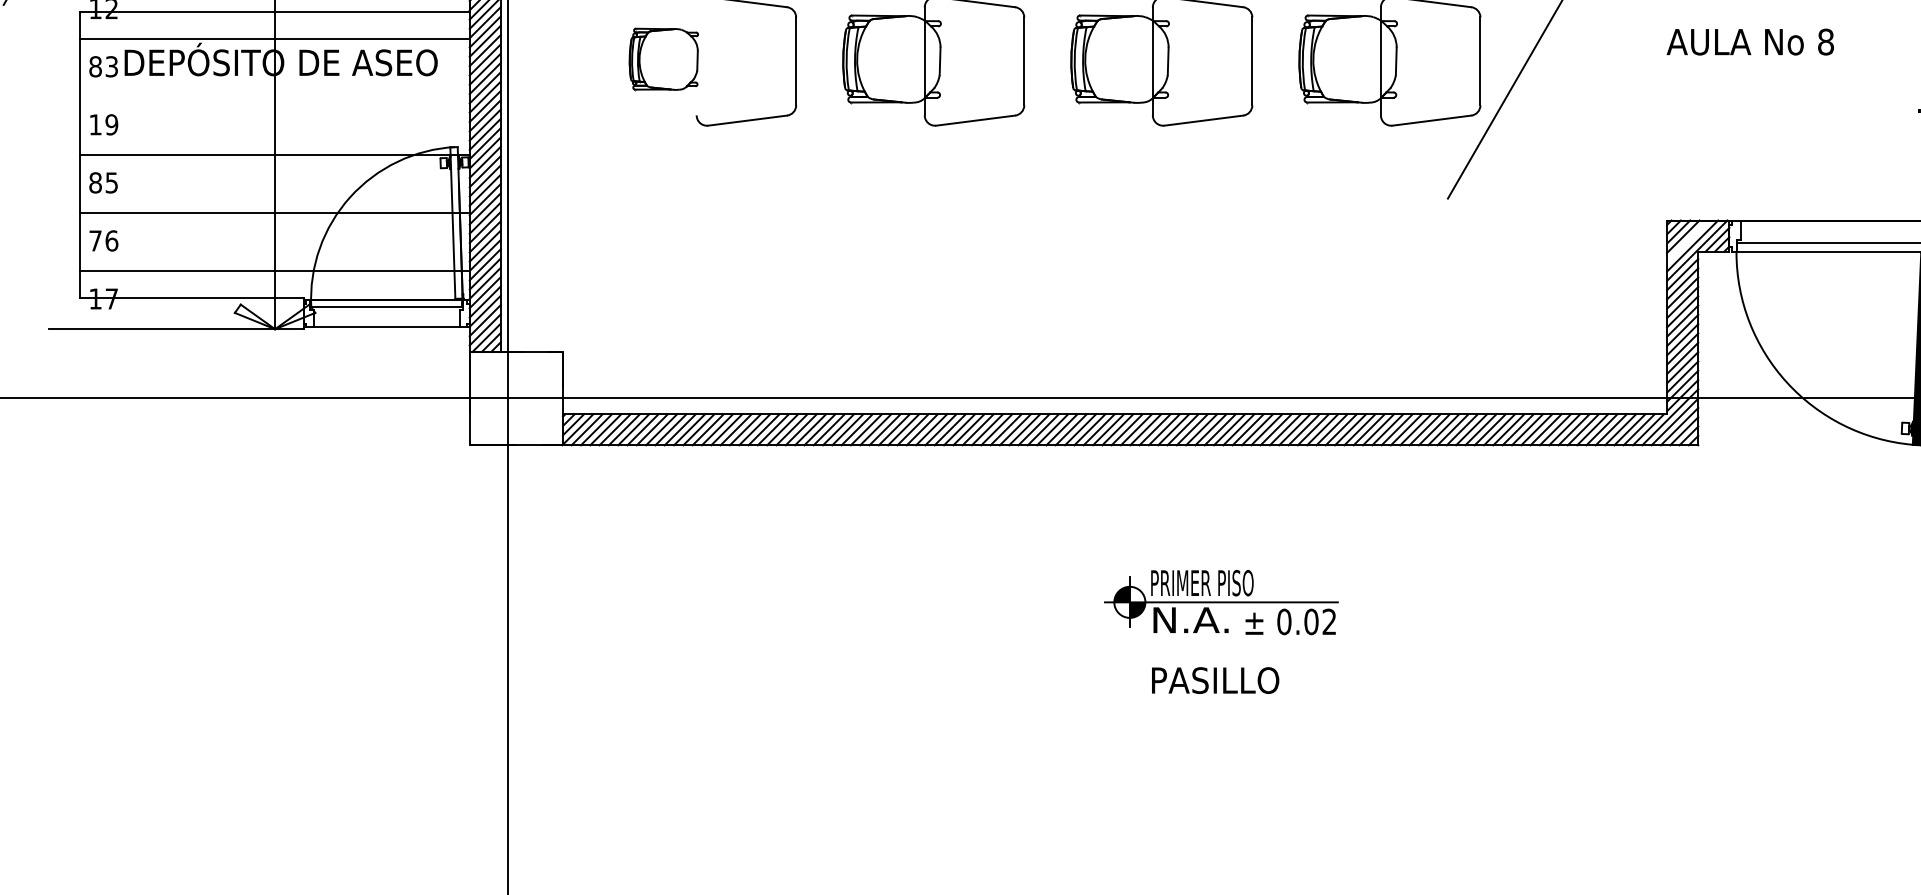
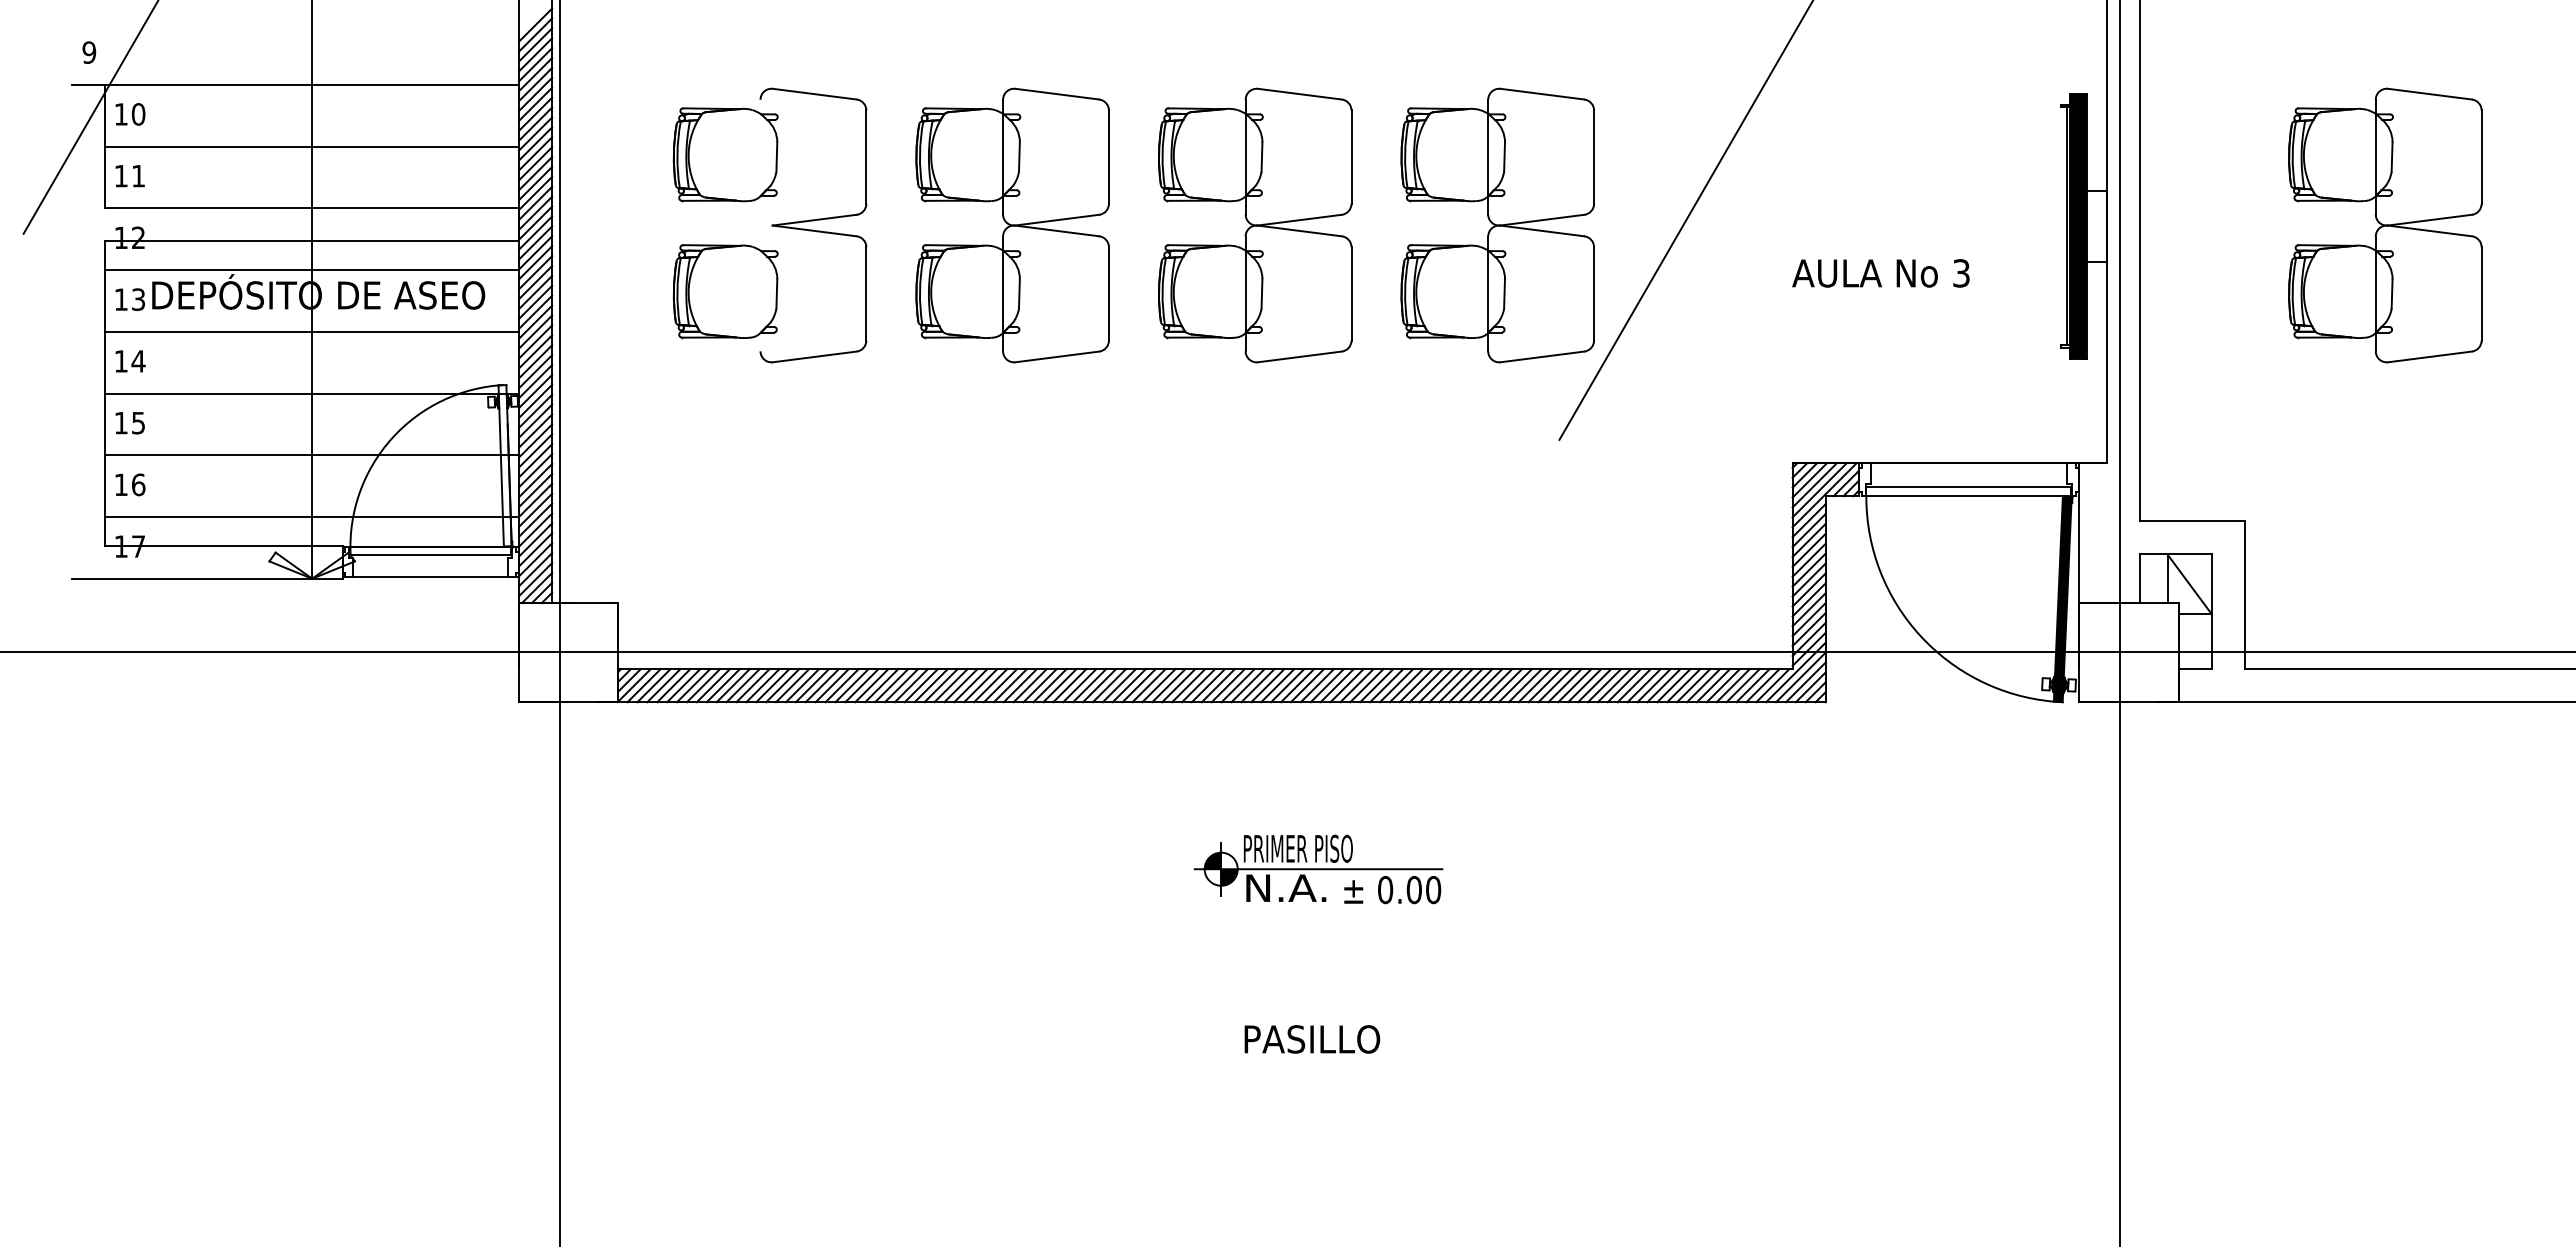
text: (1825, 42) -> (1961, 273), 8 -> 3
part: (663, 59) -> (725, 291), size x1.43
text: (95, 66) -> (121, 299), 83 -> 13
line: (275, 96) -> (312, 331), added
text: (111, 124) -> (138, 361), 19 -> 14
text: (95, 182) -> (121, 422), 85 -> 15
text: (95, 240) -> (121, 484), 76 -> 16
line: (1687, 241) -> (1814, 485), added
text: (1329, 622) -> (1433, 890), 0.02 -> 0.00
text: (1215, 680) -> (1312, 1039), moved

